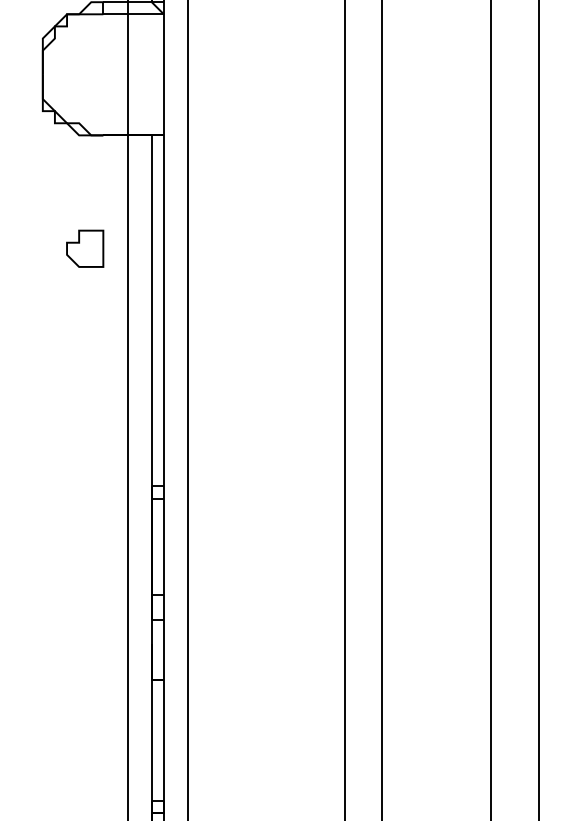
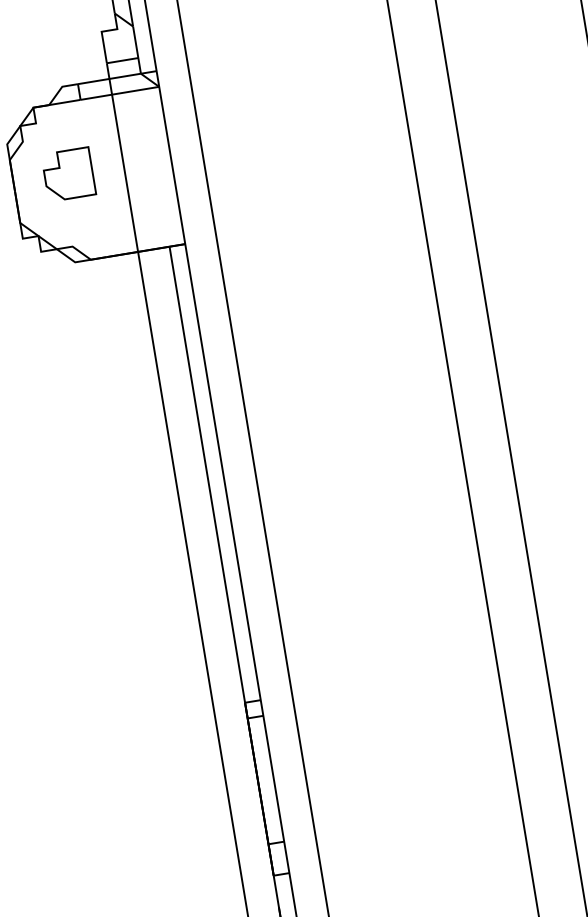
part: (85, 248) -> (69, 174), moved

